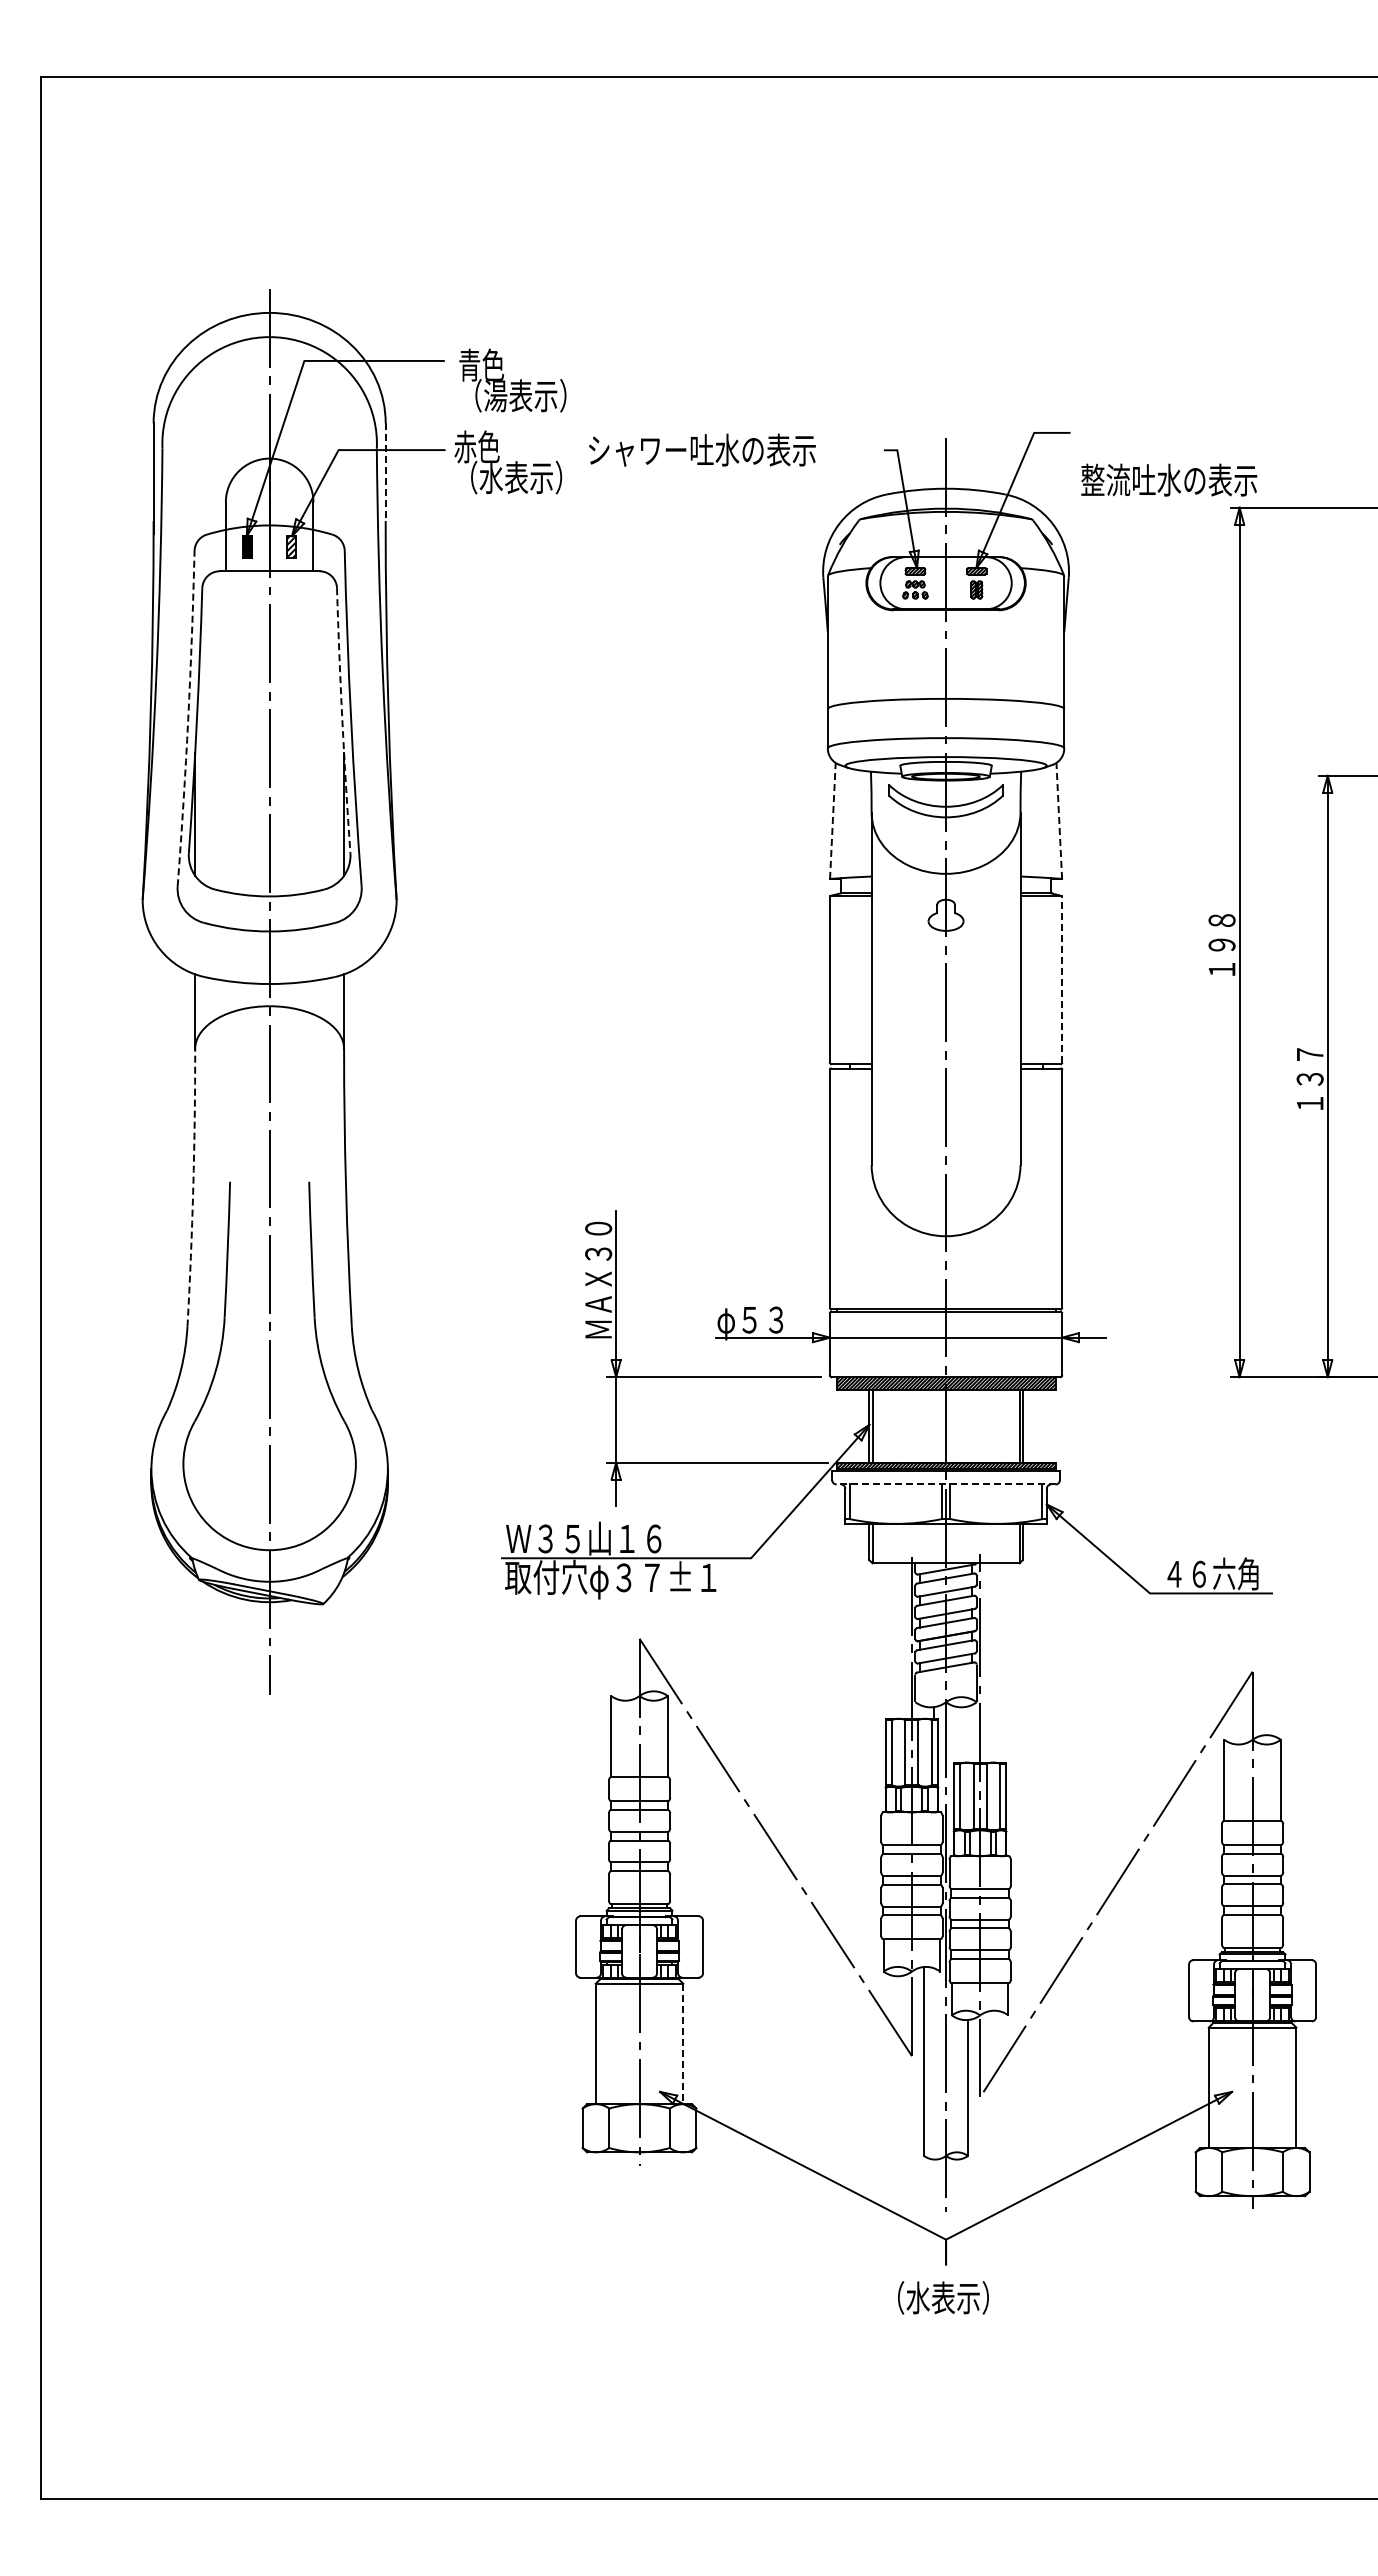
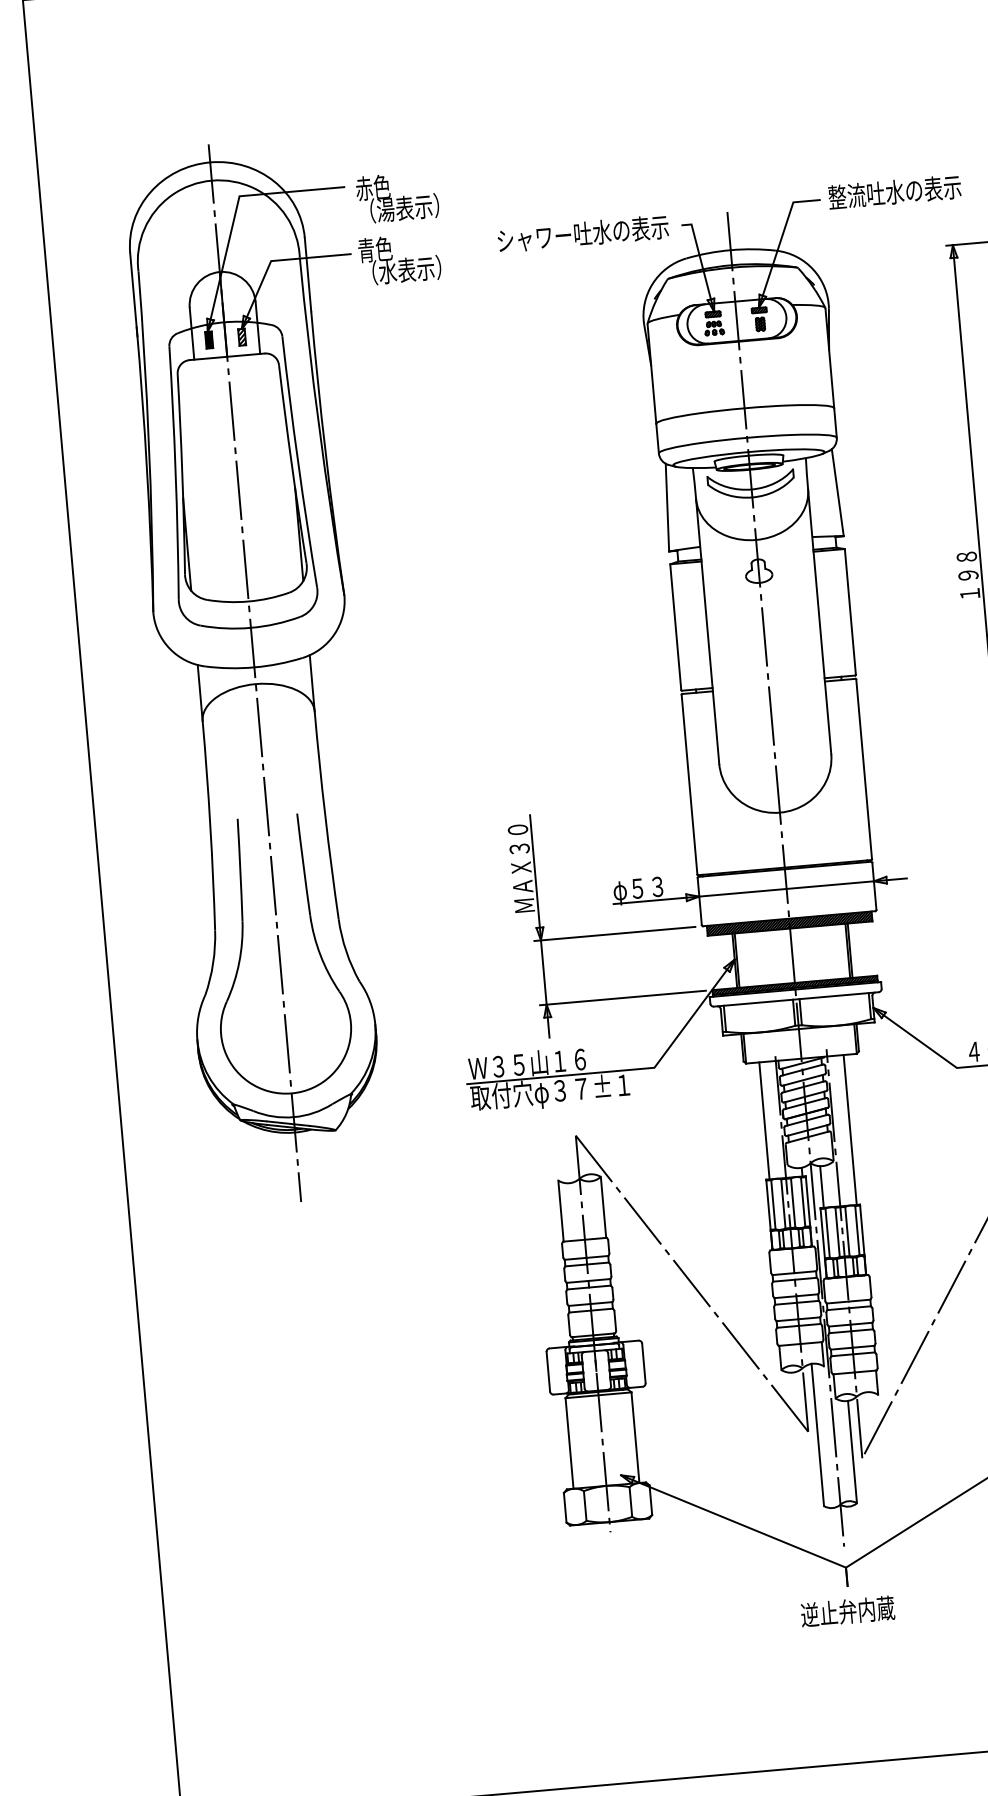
text: (469, 366) -> (364, 189), 青色 -> 赤色
text: (465, 447) -> (366, 250), 赤色 -> 青色
text: (702, 449) -> (583, 233), moved
line: (385, 472) -> (307, 274), dashed -> solid
text: (1169, 479) -> (895, 191), moved
arc: (188, 718) -> (175, 472), dashed -> solid
arc: (342, 720) -> (291, 464), dashed -> solid
line: (832, 820) -> (667, 507), dashed -> solid
line: (1059, 820) -> (837, 492), dashed -> solid
line: (1062, 979) -> (850, 611), dashed -> solid
arc: (193, 1187) -> (210, 825), dashed -> solid
line: (945, 1484) -> (795, 999), dashed -> solid
line: (890, 1640) -> (764, 1120), added
line: (1002, 1662) -> (850, 1129), added
line: (958, 1734) -> (822, 1186), added
line: (683, 2044) -> (635, 1438), dashed -> solid
text: (943, 2297) -> (847, 1611), （水表示） -> 逆止弁内蔵

